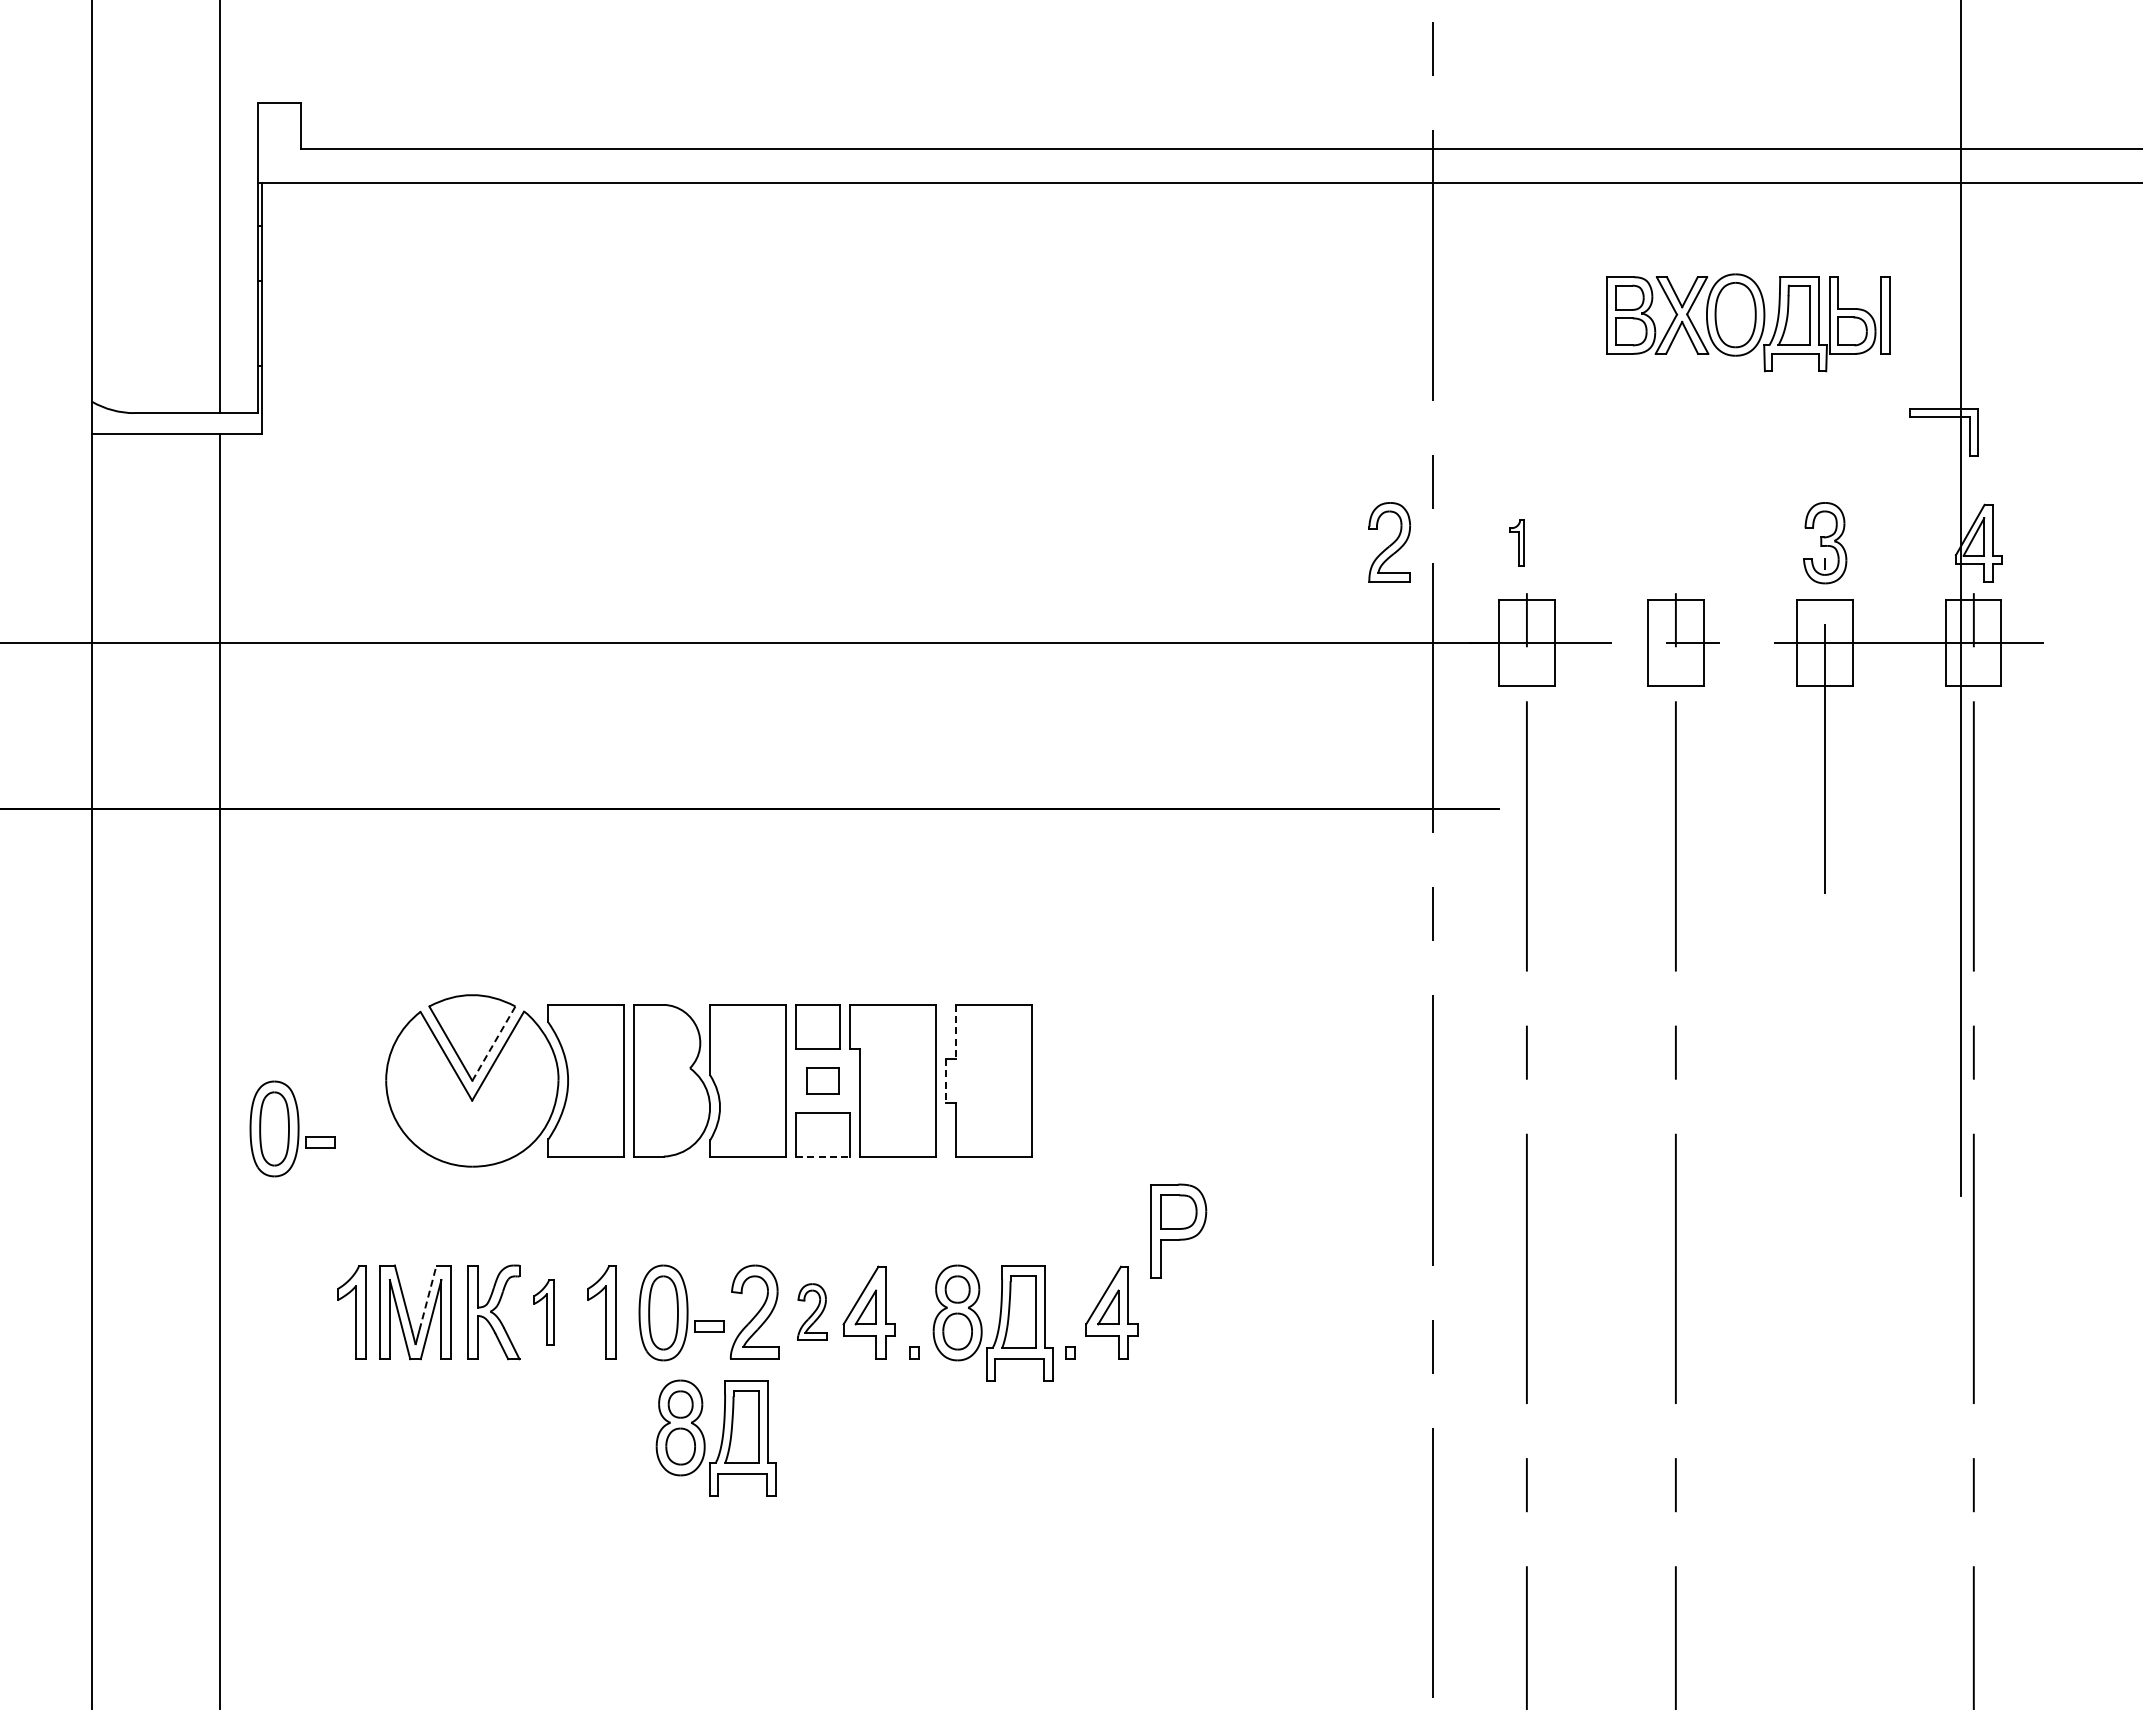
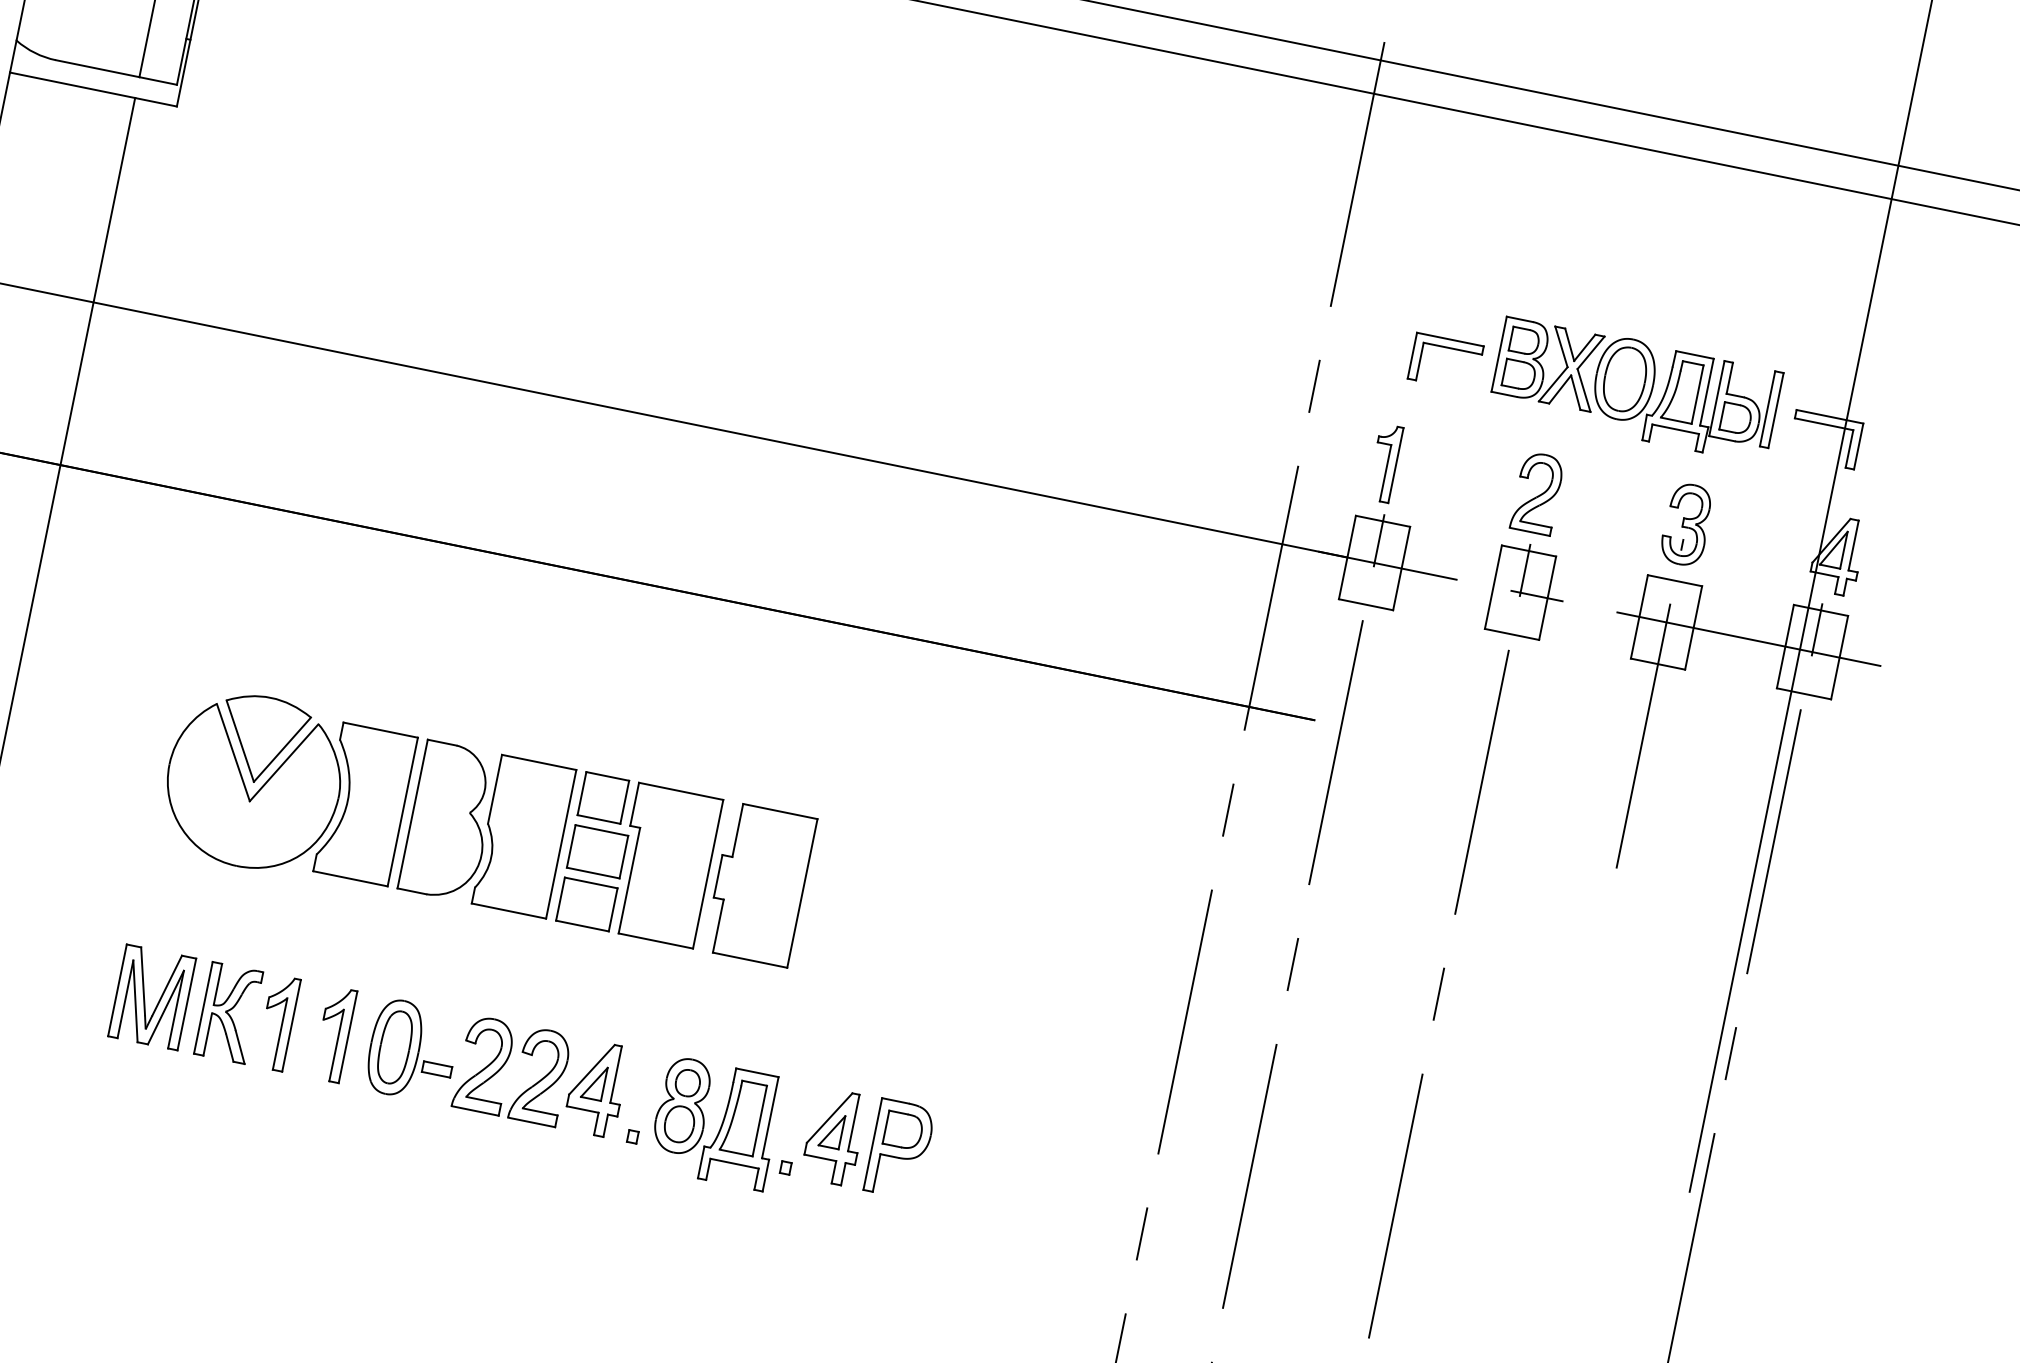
part: (1748, 322) -> (1636, 389), moved
part: (1556, 417) -> (1448, 347), added
part: (1389, 542) -> (1537, 493), moved
part: (1516, 543) -> (1384, 463), size x1.67
line: (956, 1032) -> (737, 831), dashed -> solid
line: (493, 1043) -> (282, 749), dashed -> solid
part: (822, 1080) -> (597, 851), size x1.67
line: (946, 1080) -> (718, 876), dashed -> solid
part: (292, 1128) -> (68, 792), removed
line: (823, 1156) -> (582, 926), dashed -> solid
part: (1178, 1230) -> (899, 1148), moved
line: (428, 1297) -> (167, 985), dashed -> solid
part: (811, 1311) -> (540, 1075), size x1.67
part: (351, 1312) -> (89, 984), removed
part: (543, 1312) -> (277, 1023), size x1.43
part: (715, 1437) -> (421, 1179), removed

